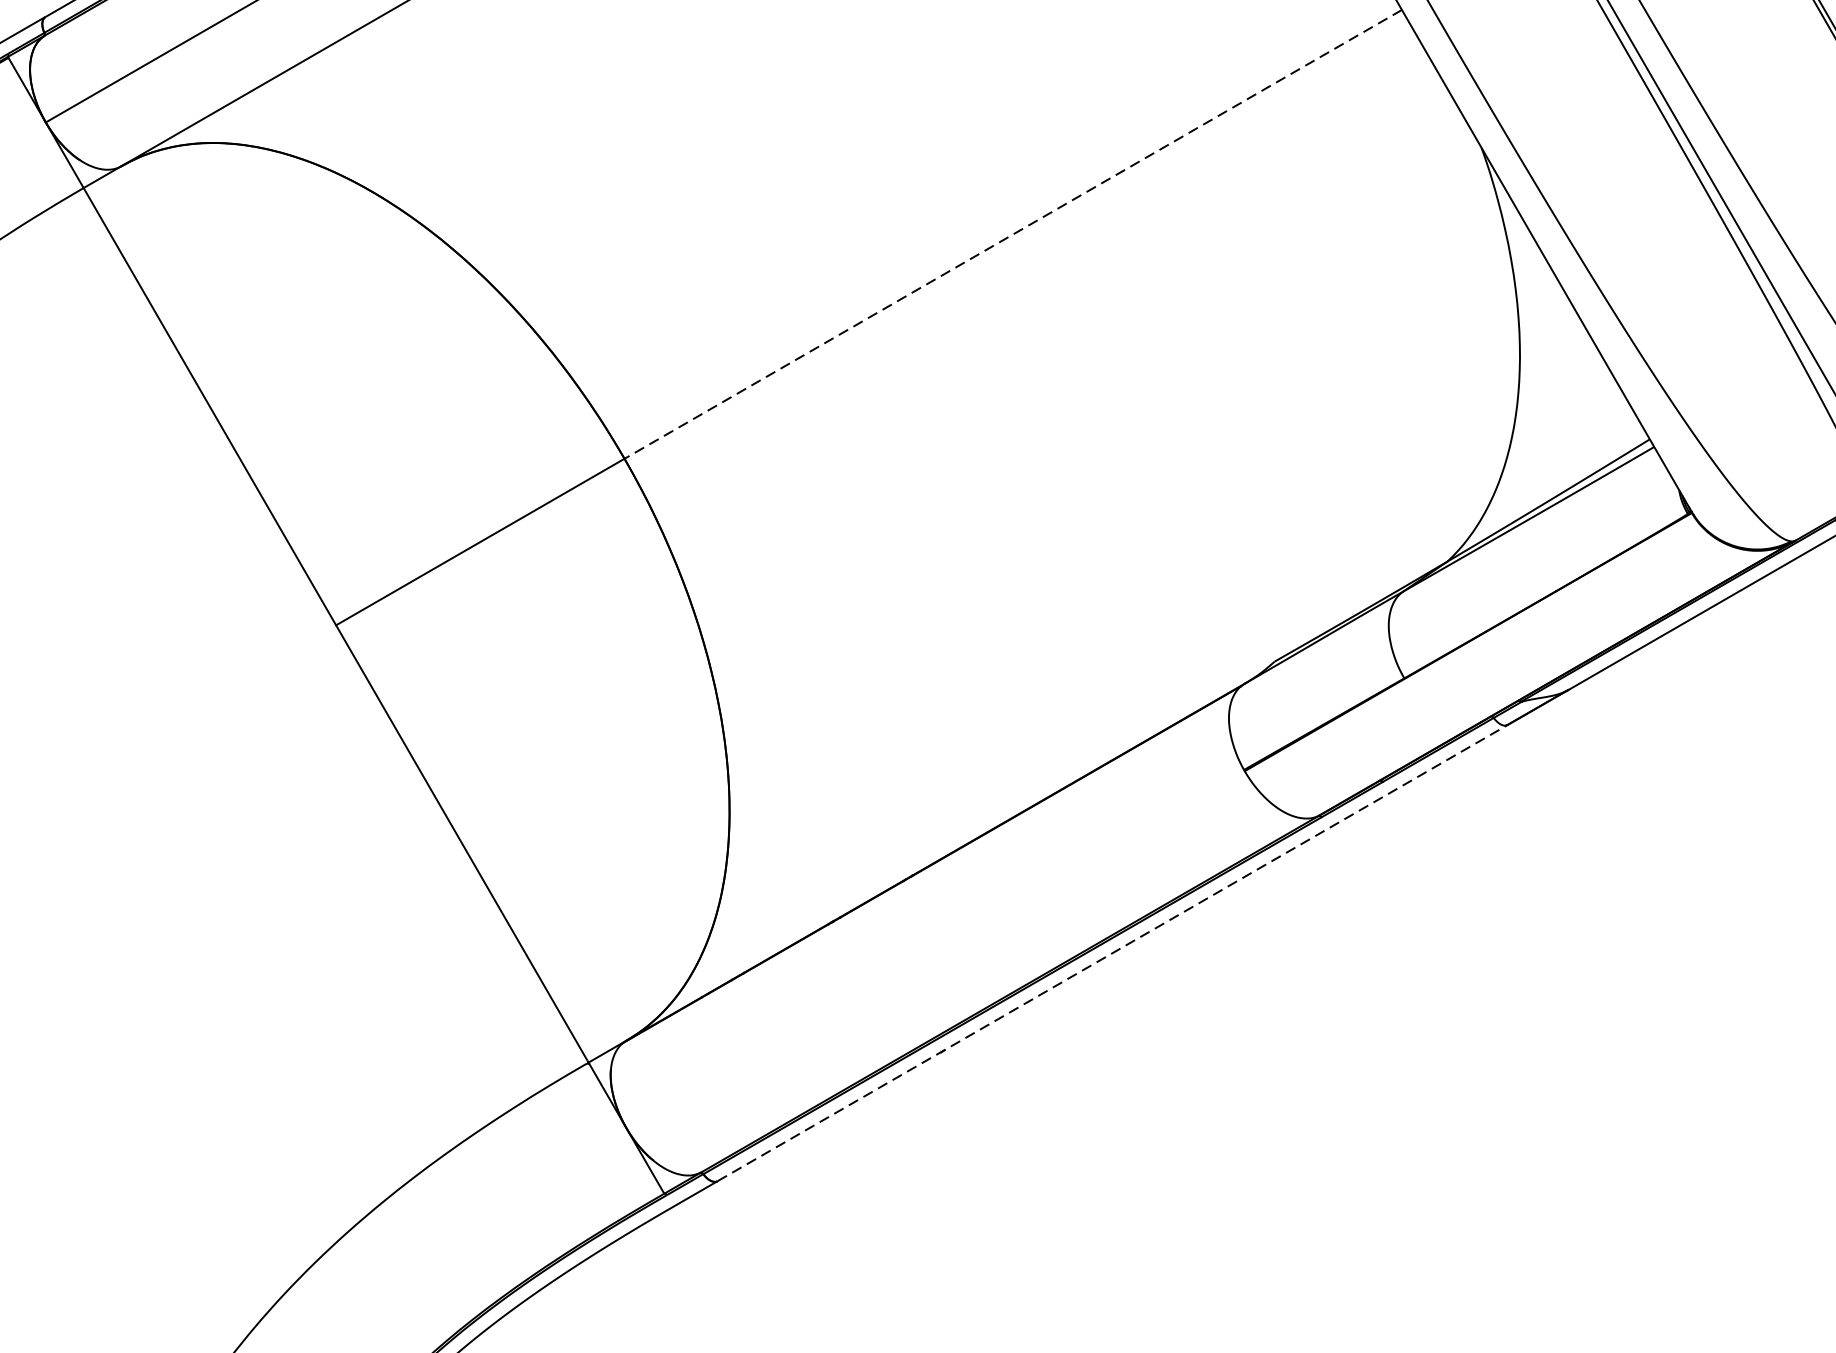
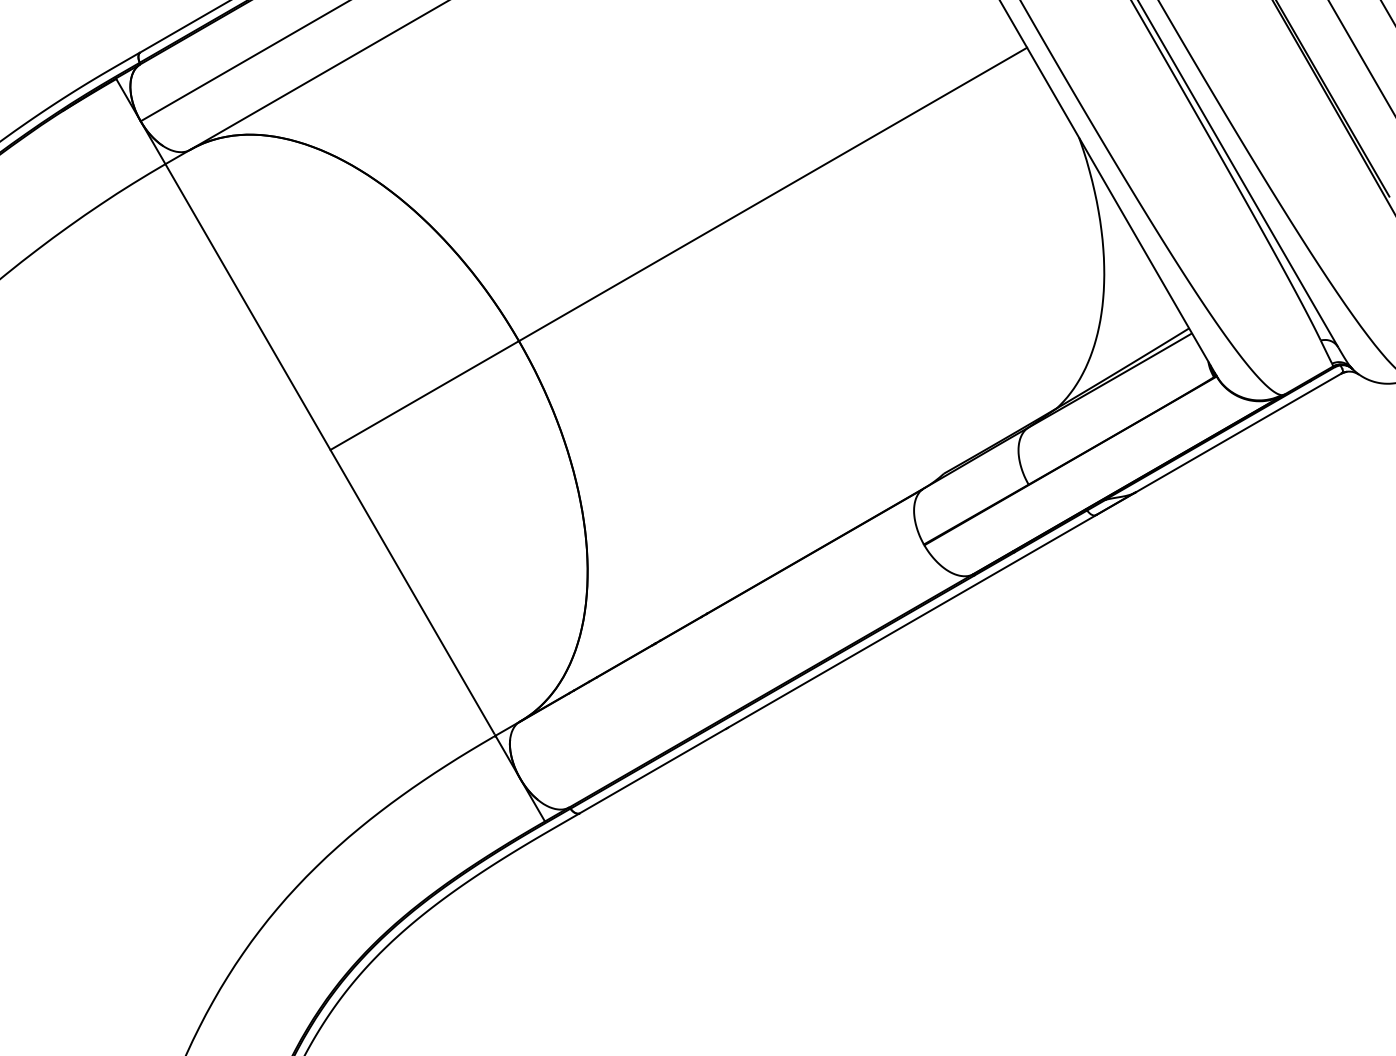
line: (1012, 234) -> (772, 194), dashed -> solid
line: (1113, 952) -> (838, 663), dashed -> solid

